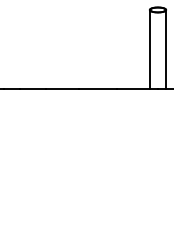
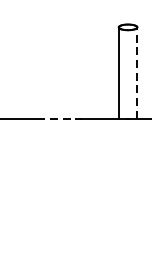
line: (165, 49) -> (136, 72), solid -> dashed
line: (98, 89) -> (59, 118), solid -> dashed

